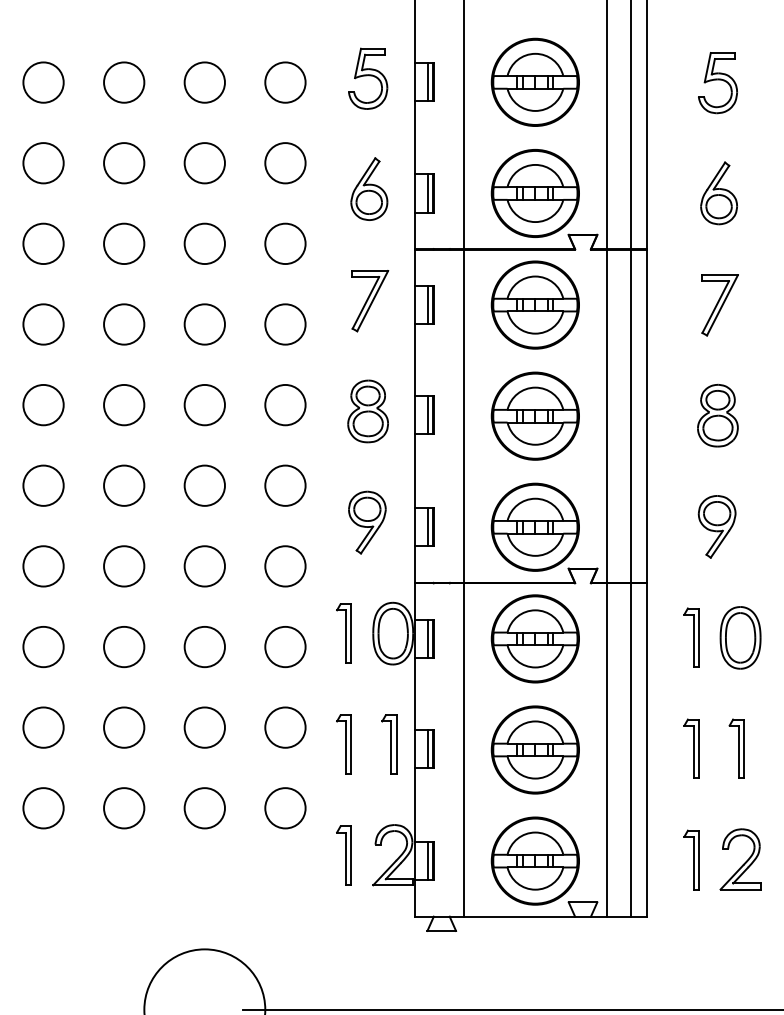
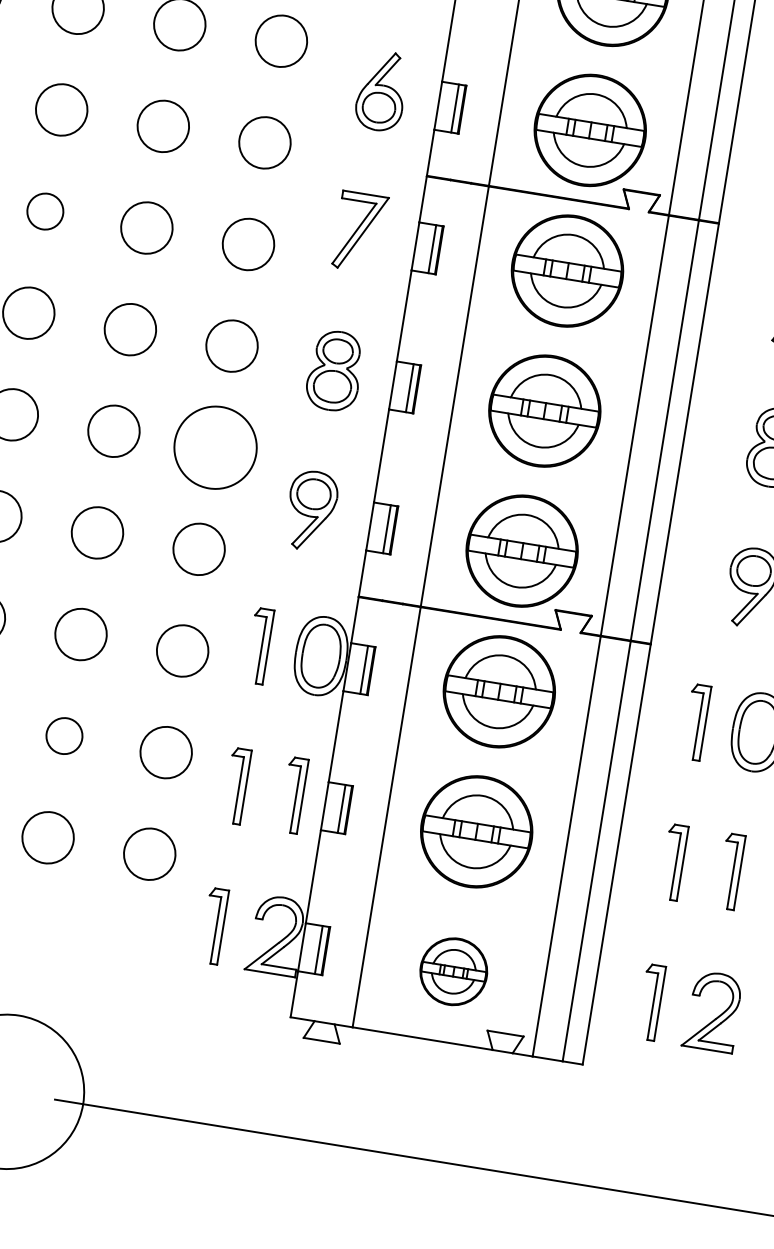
circle: (124, 324) -> (45, 211), size x0.7
circle: (285, 485) -> (215, 447), size x1.6
circle: (204, 727) -> (64, 735), size x0.7
part: (534, 860) -> (452, 970), size x0.6

